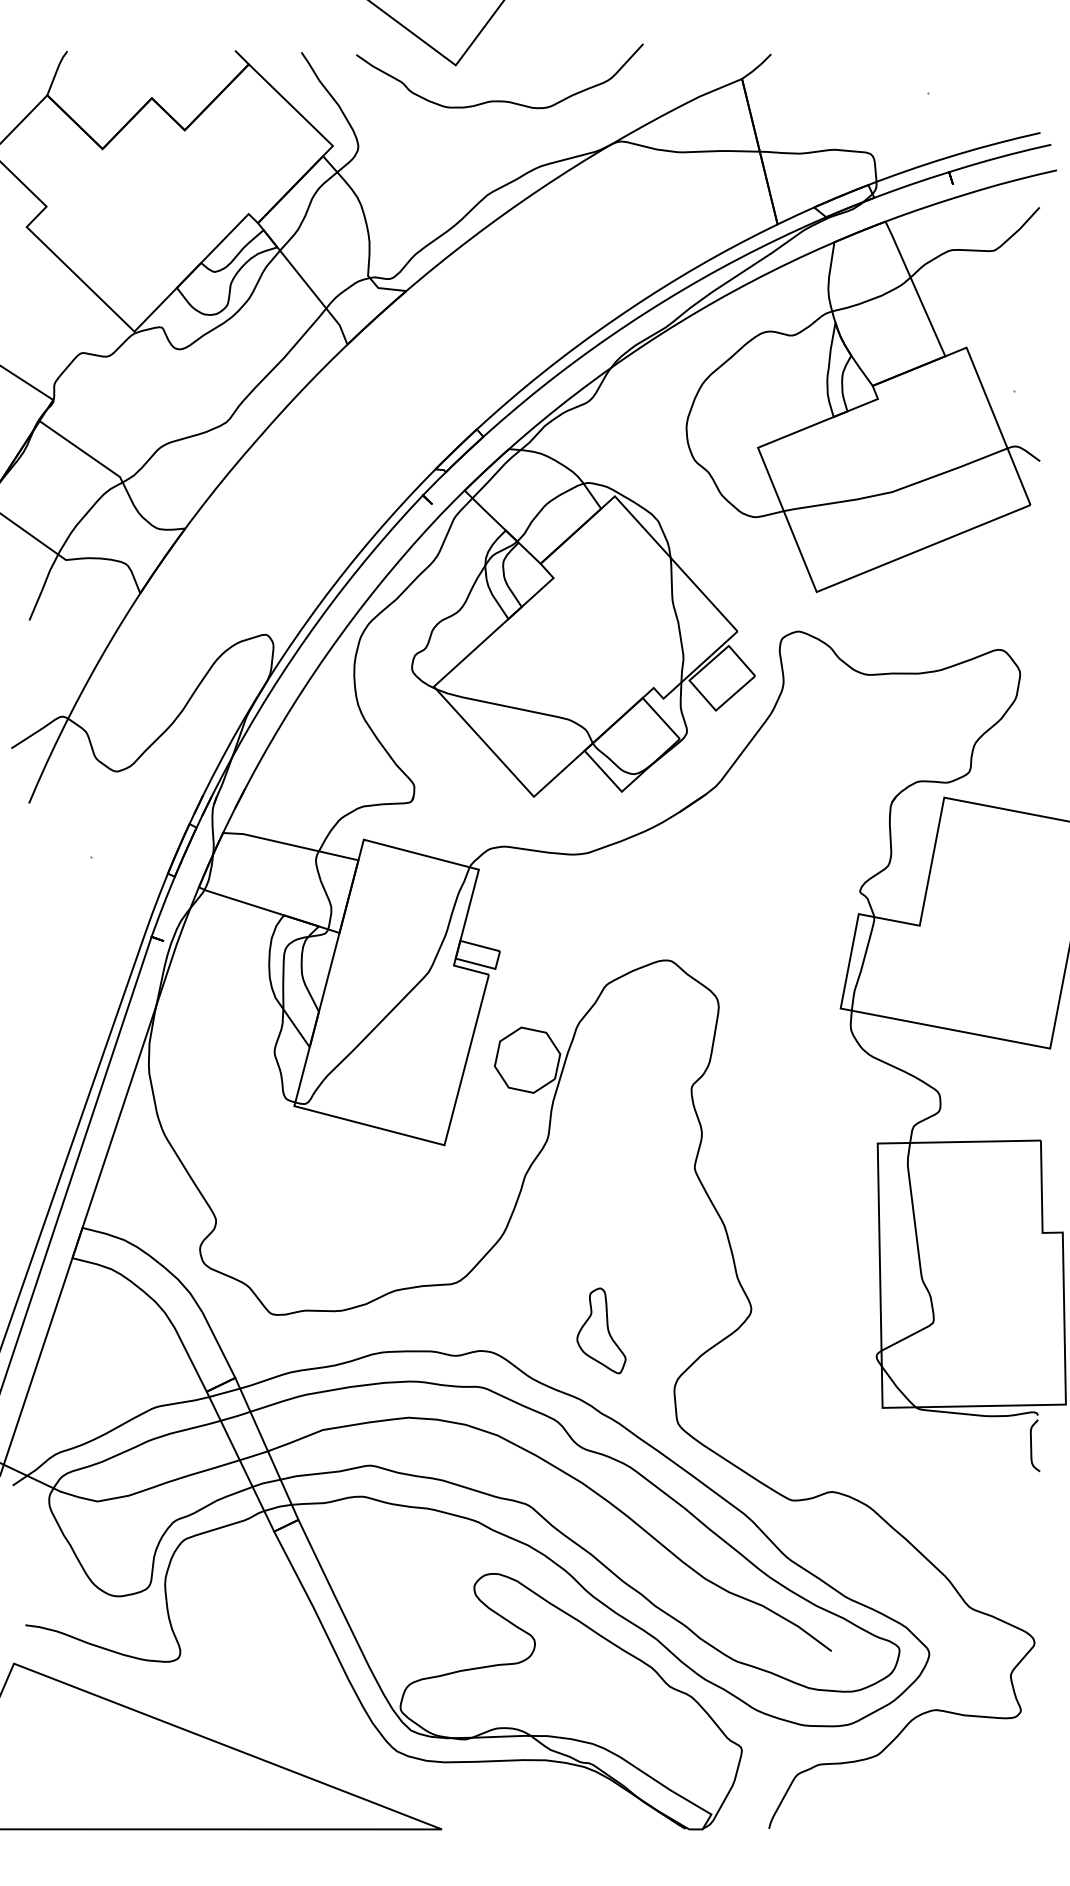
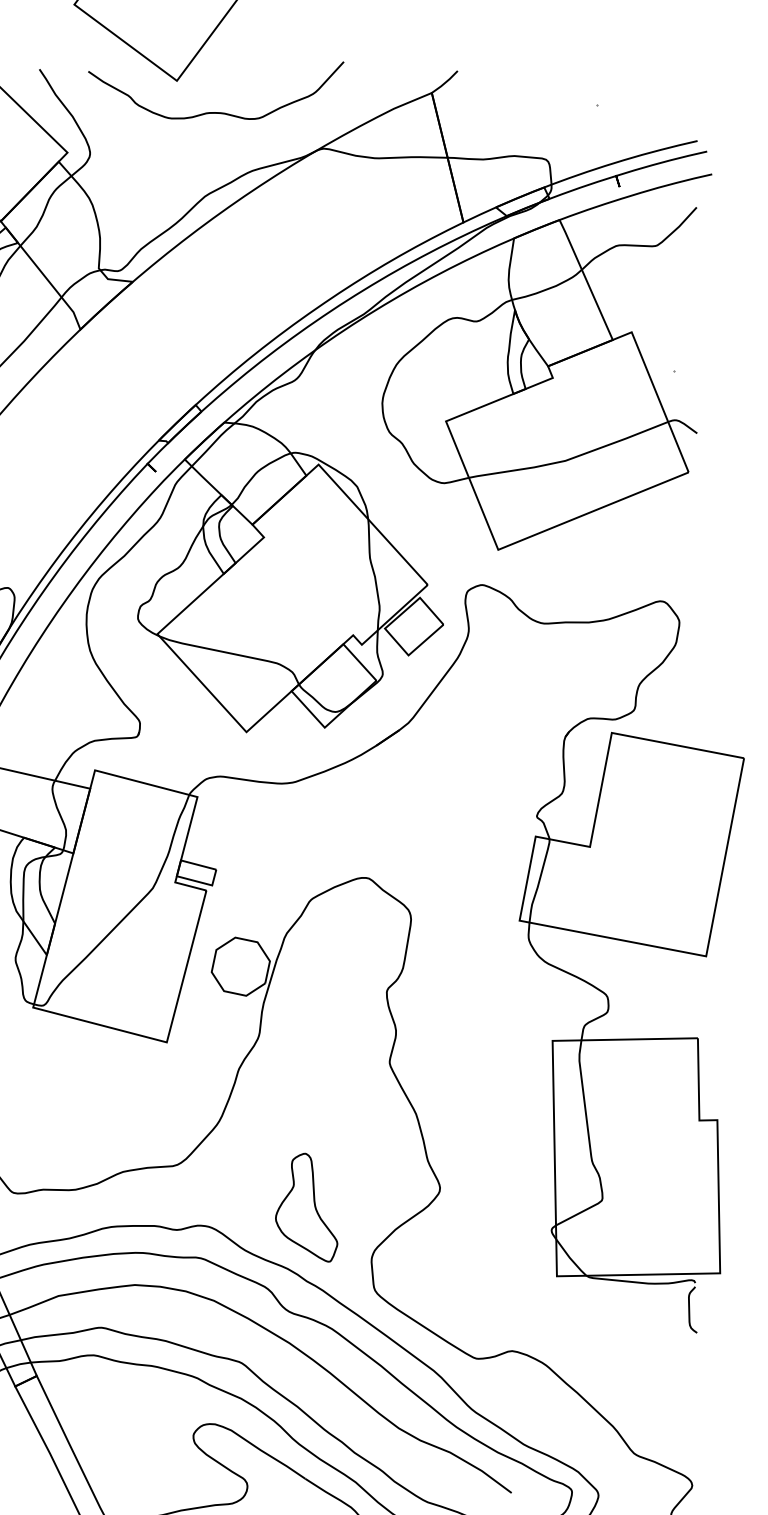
part: (601, 1330) -> (306, 1207), size x1.43

